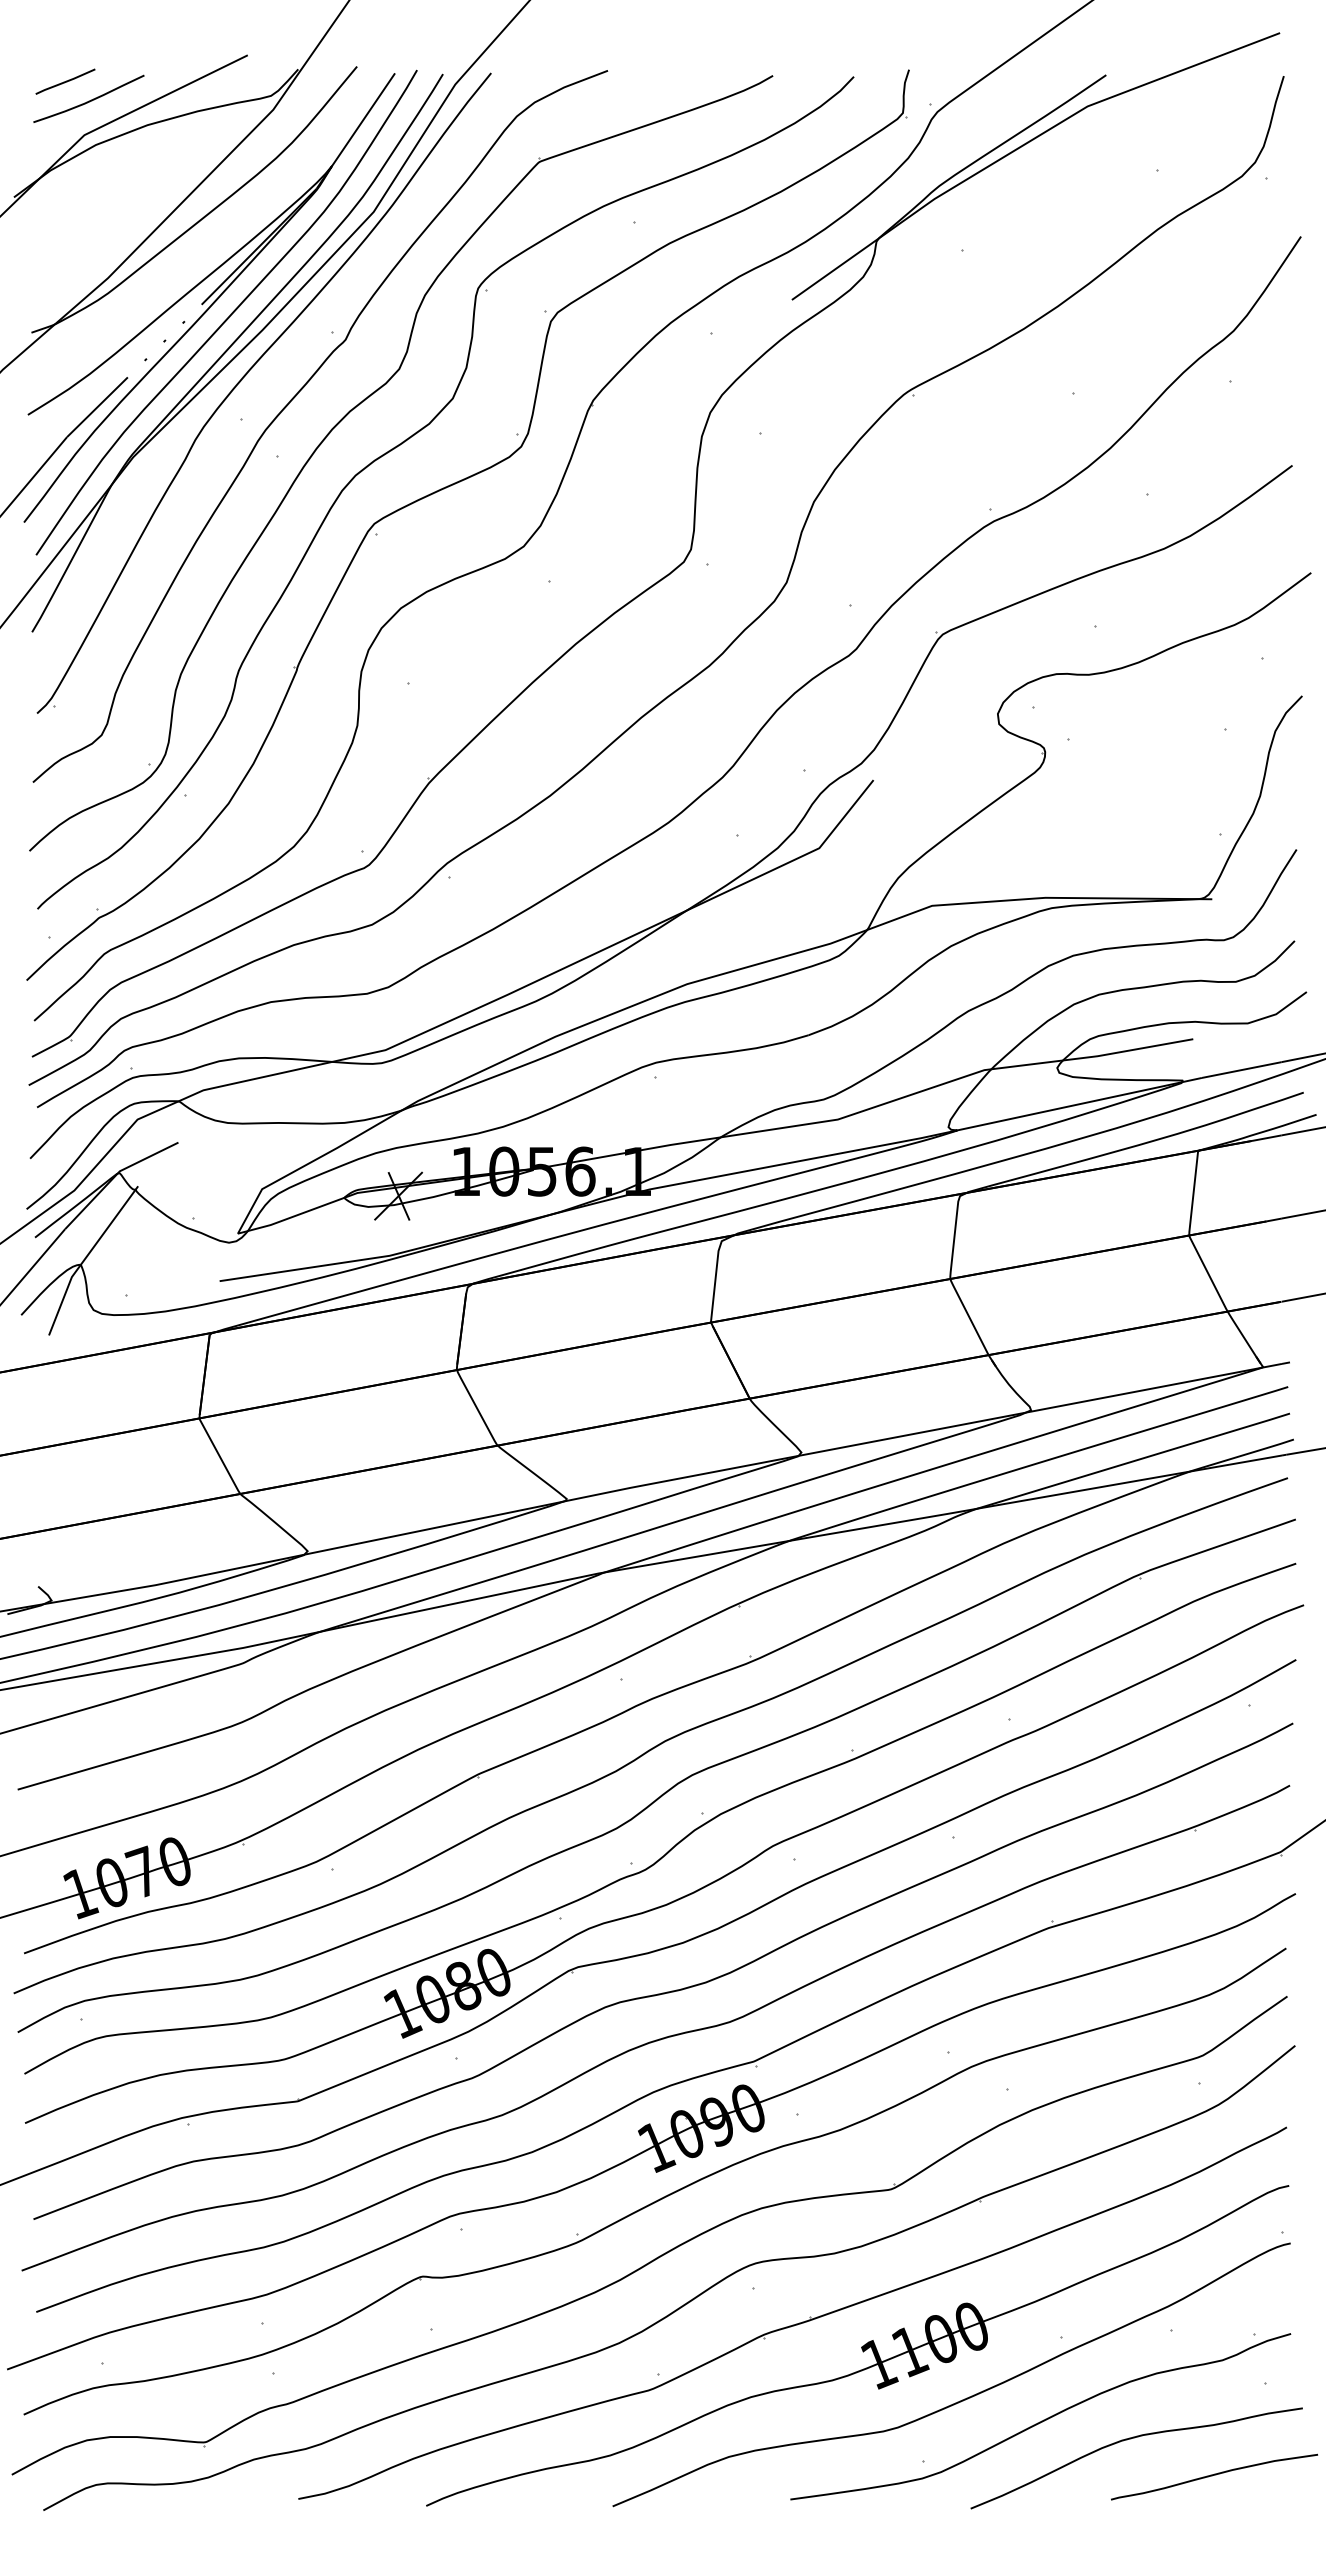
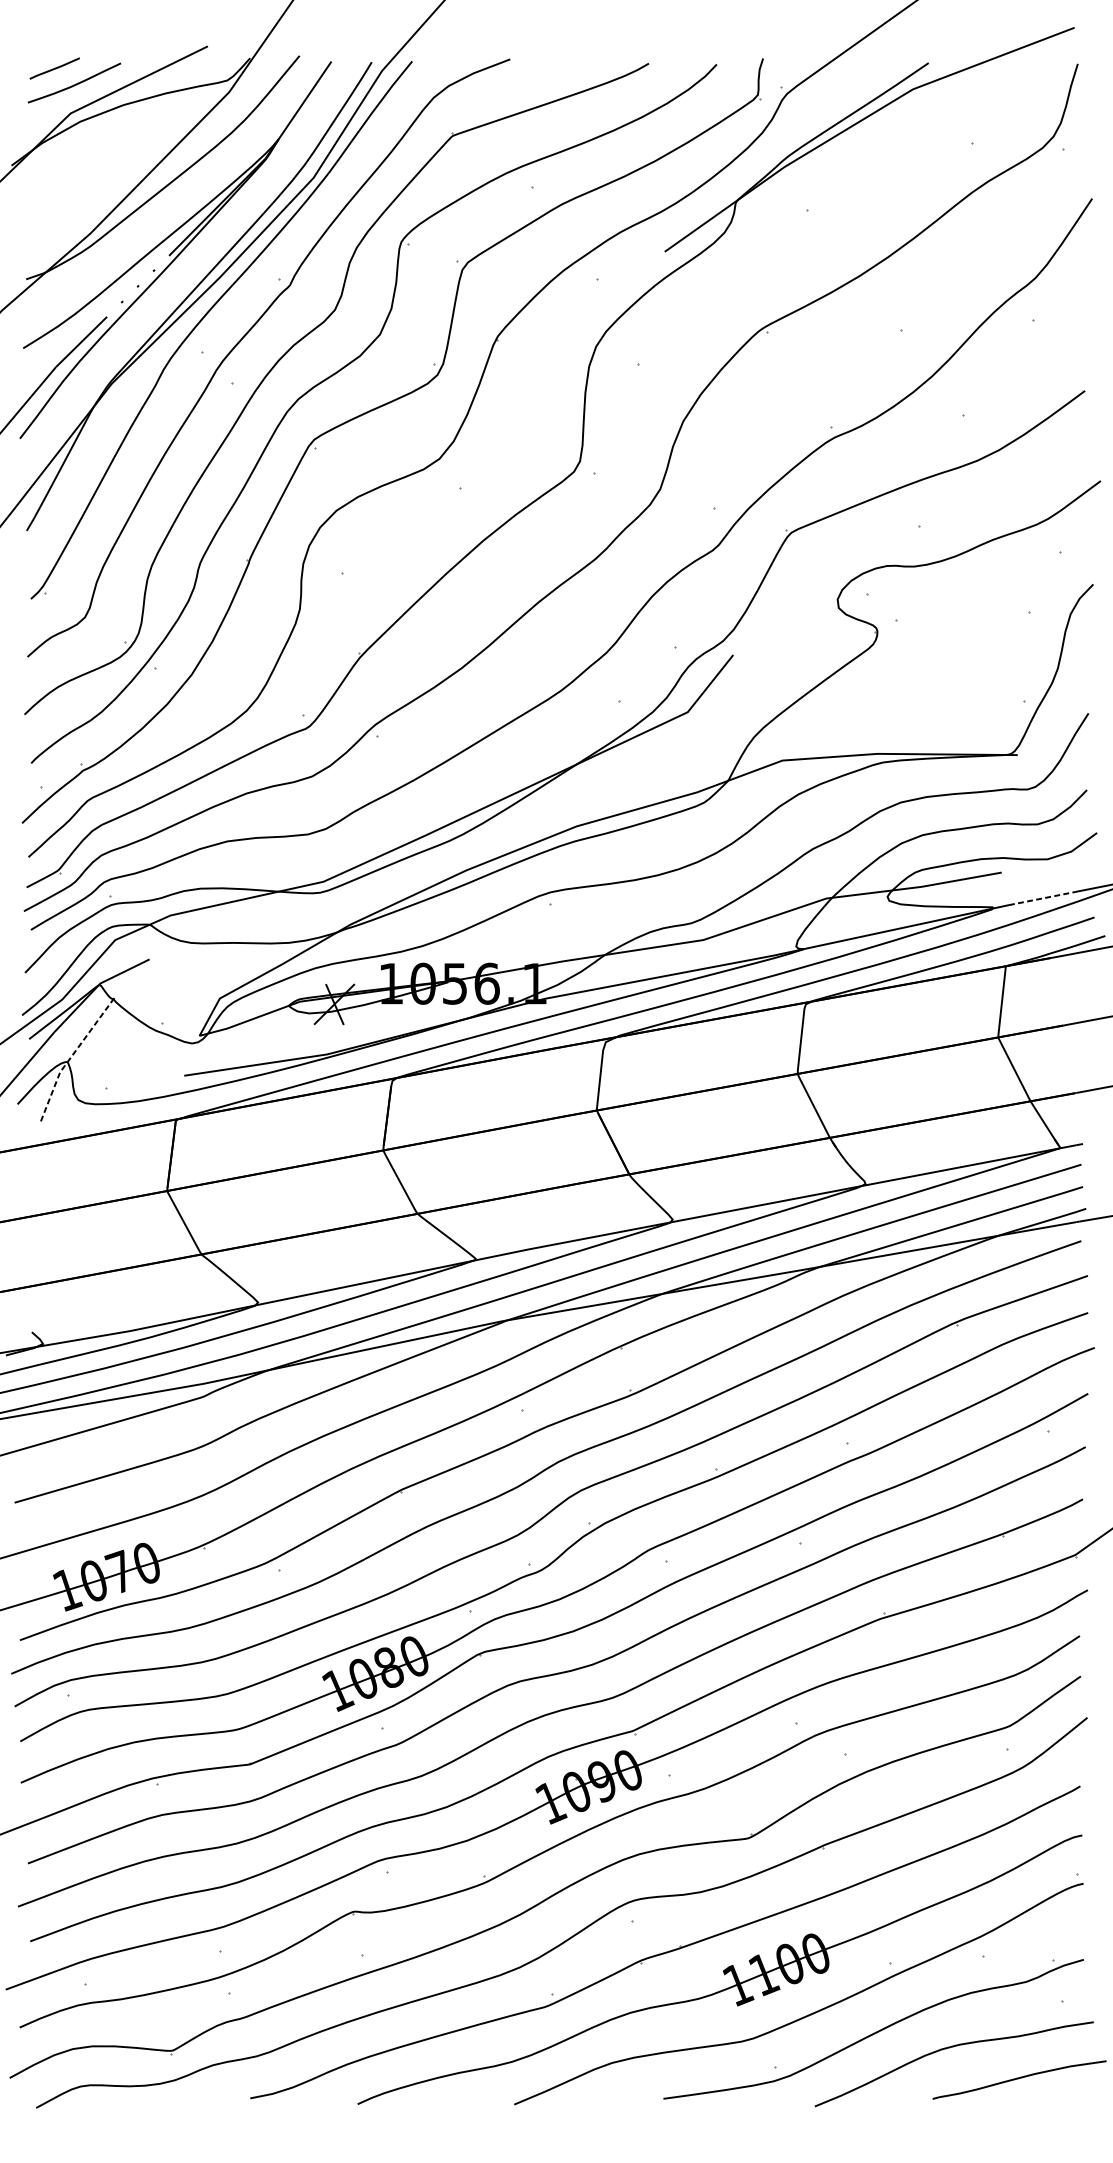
curve: (229, 315) -> (192, 264), removed
line: (1241, 1070) -> (1042, 898), solid -> dashed
line: (86, 1256) -> (72, 1055), solid -> dashed

